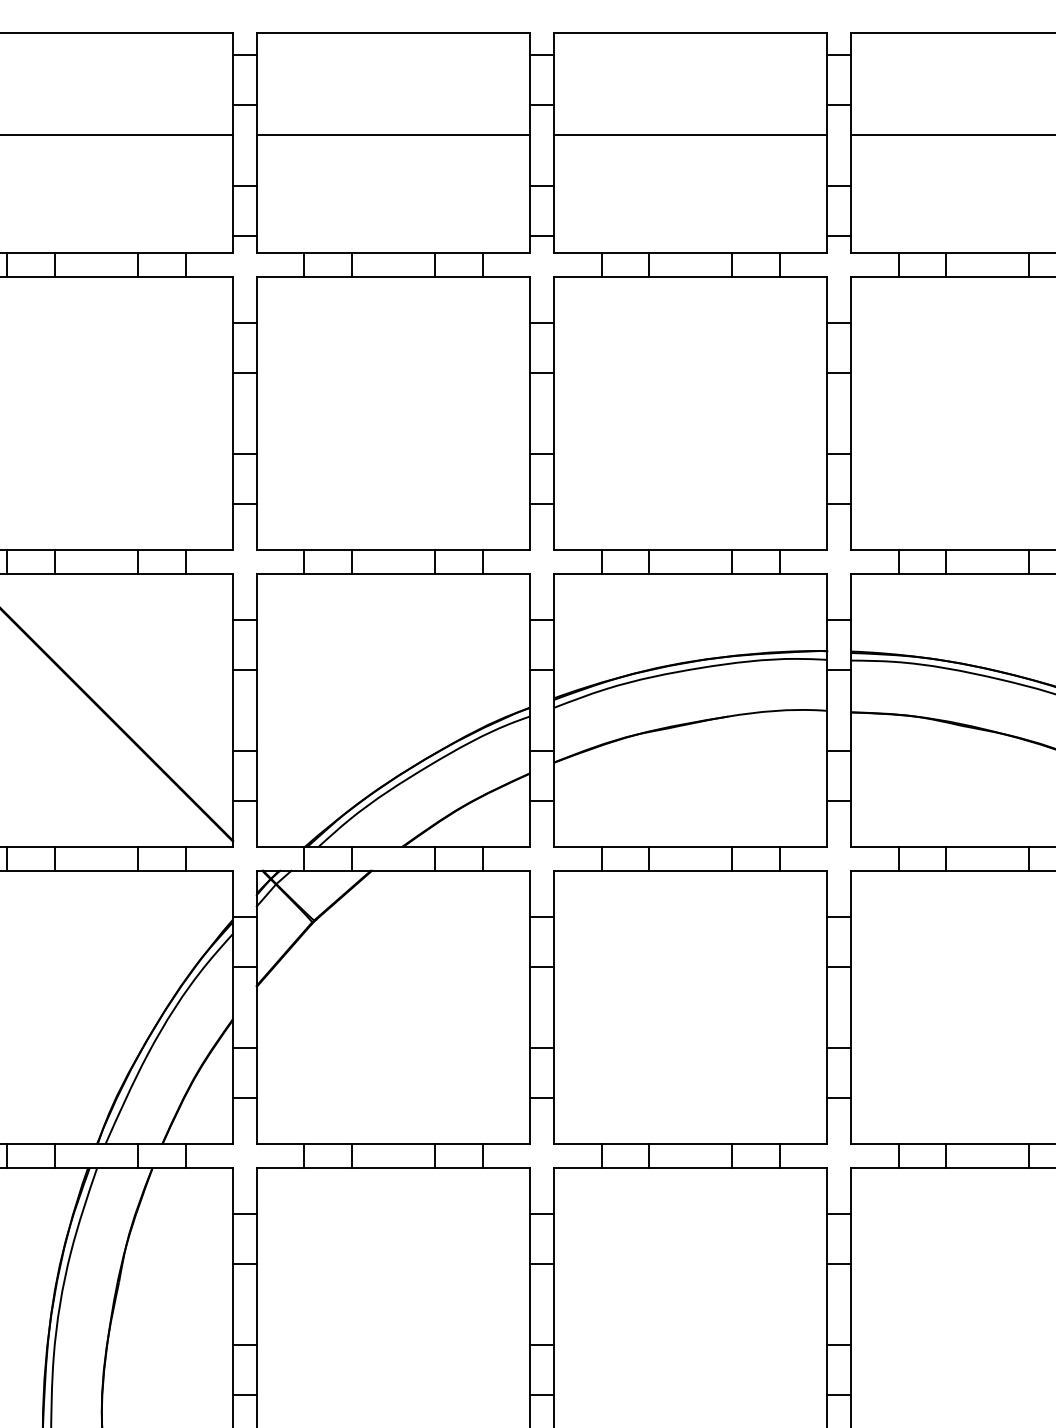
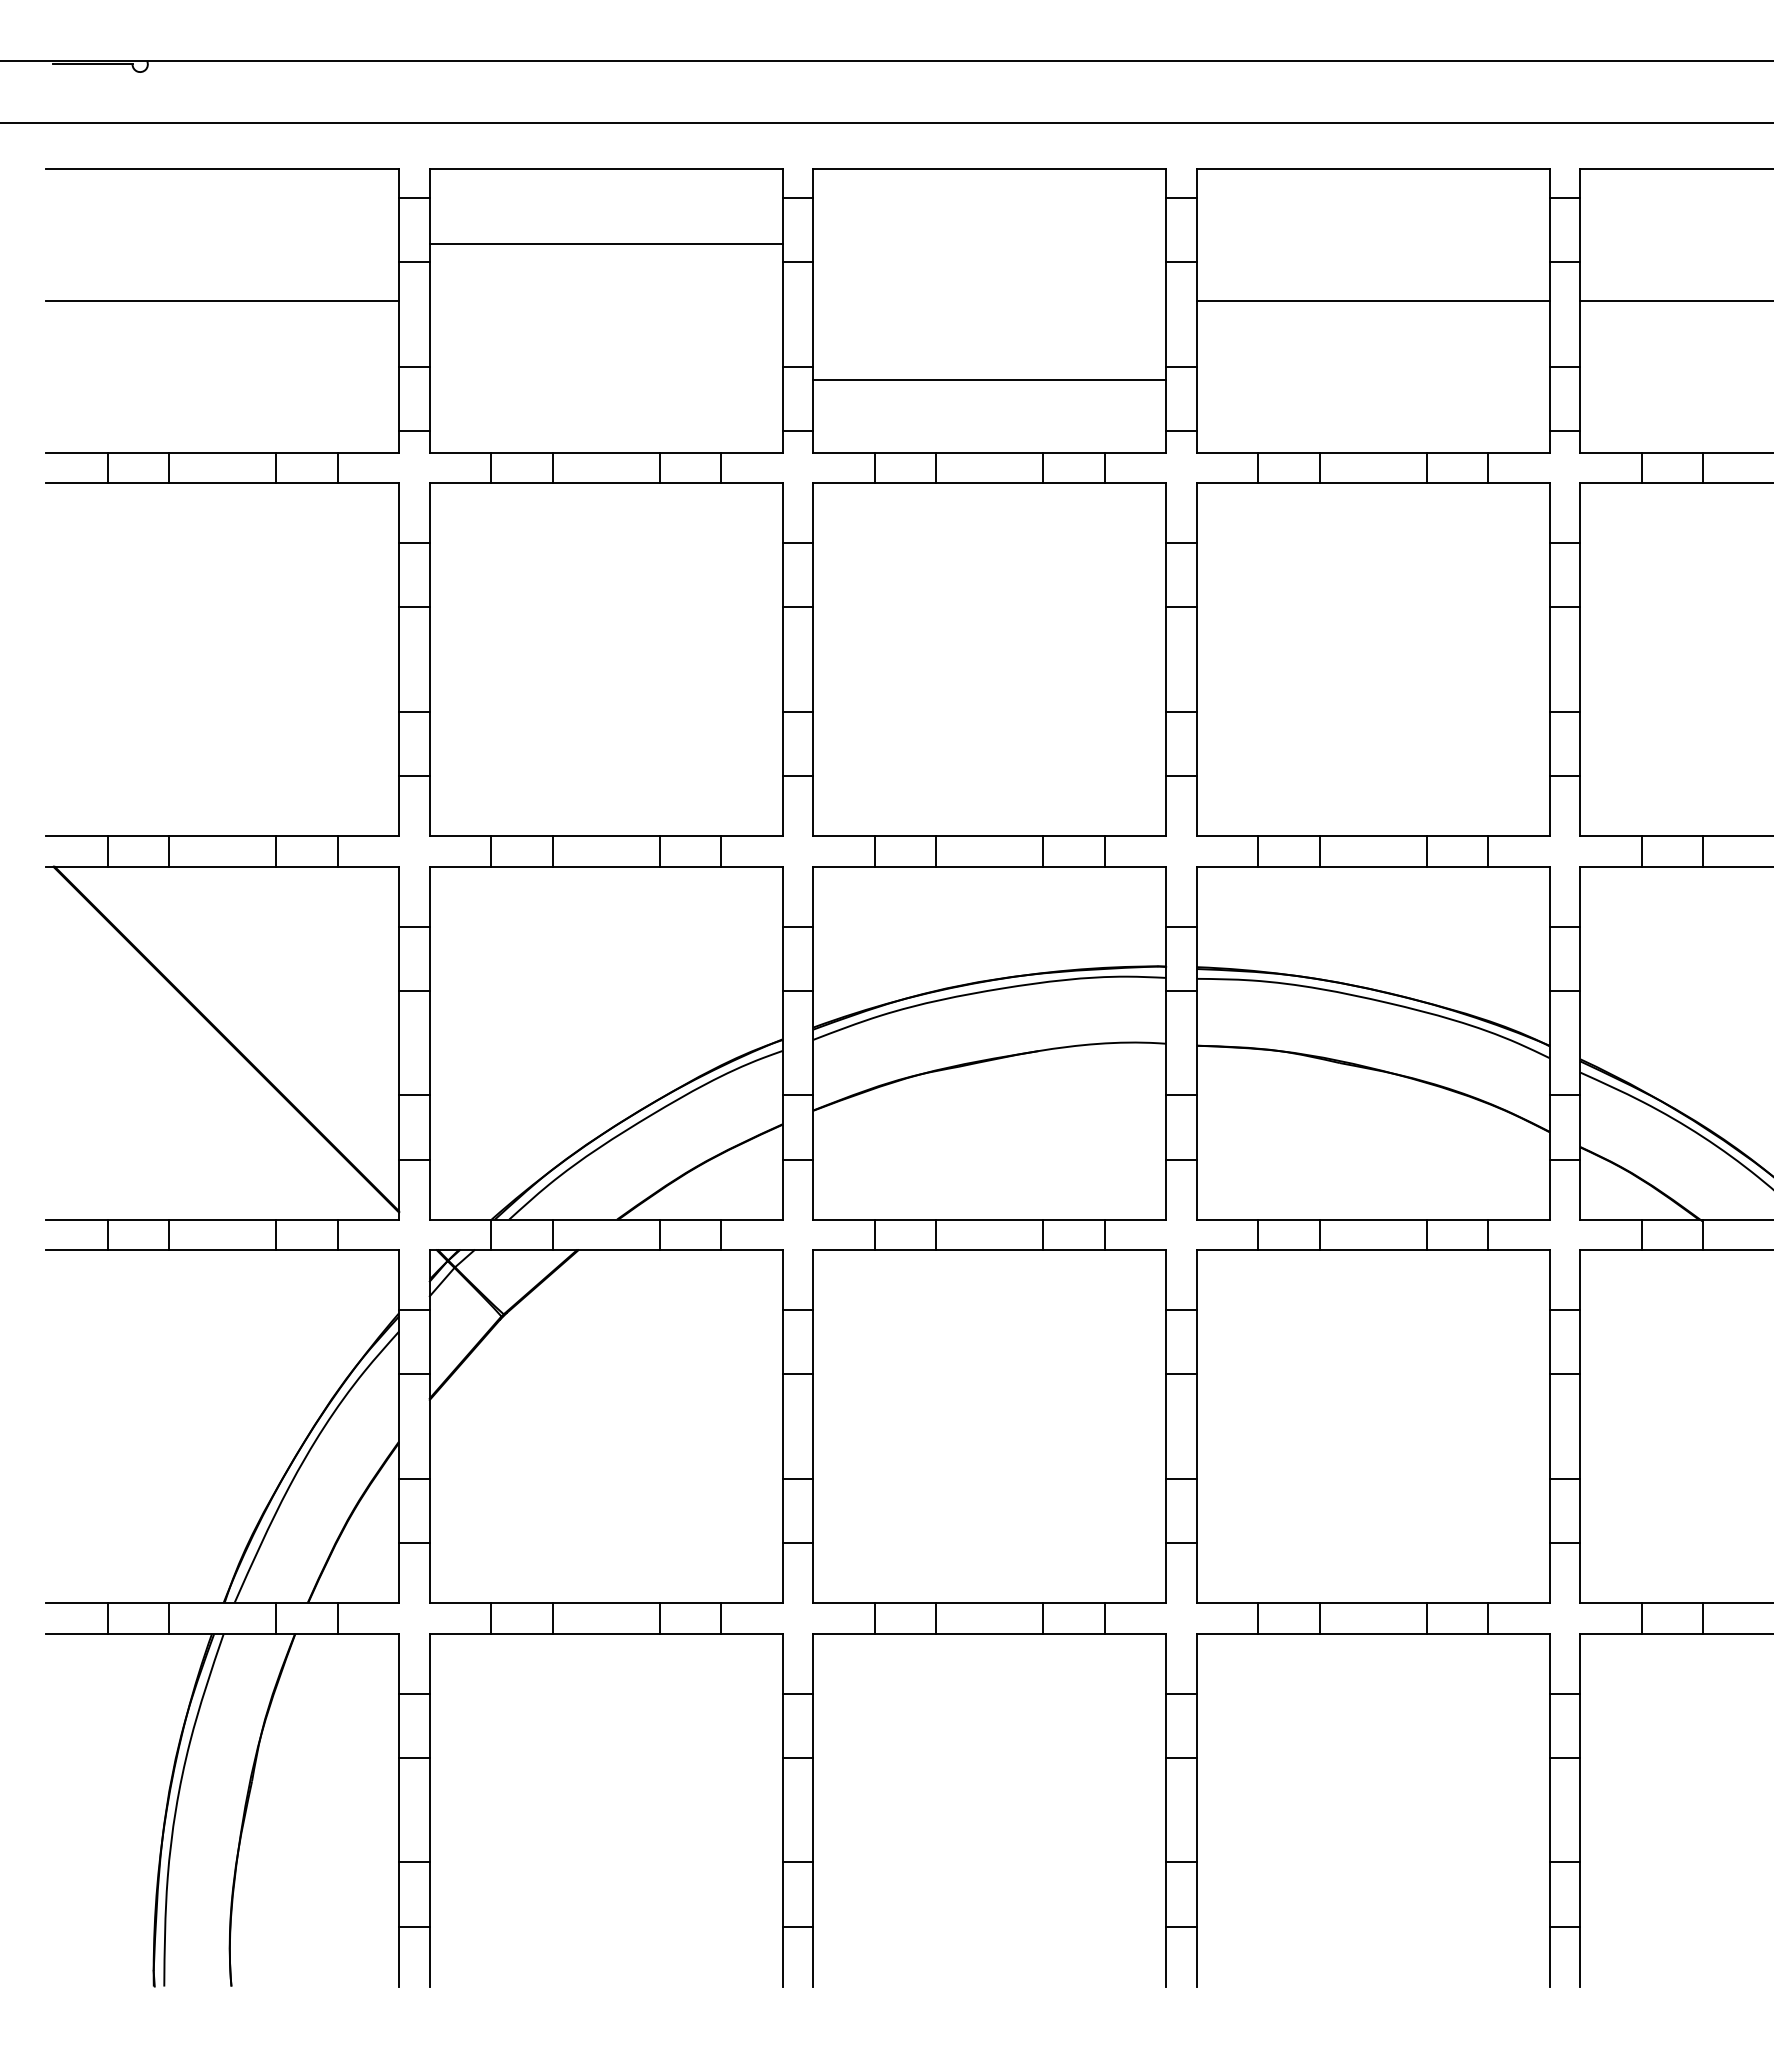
line: (392, 134) -> (605, 243), moved
line: (690, 134) -> (989, 379), moved

